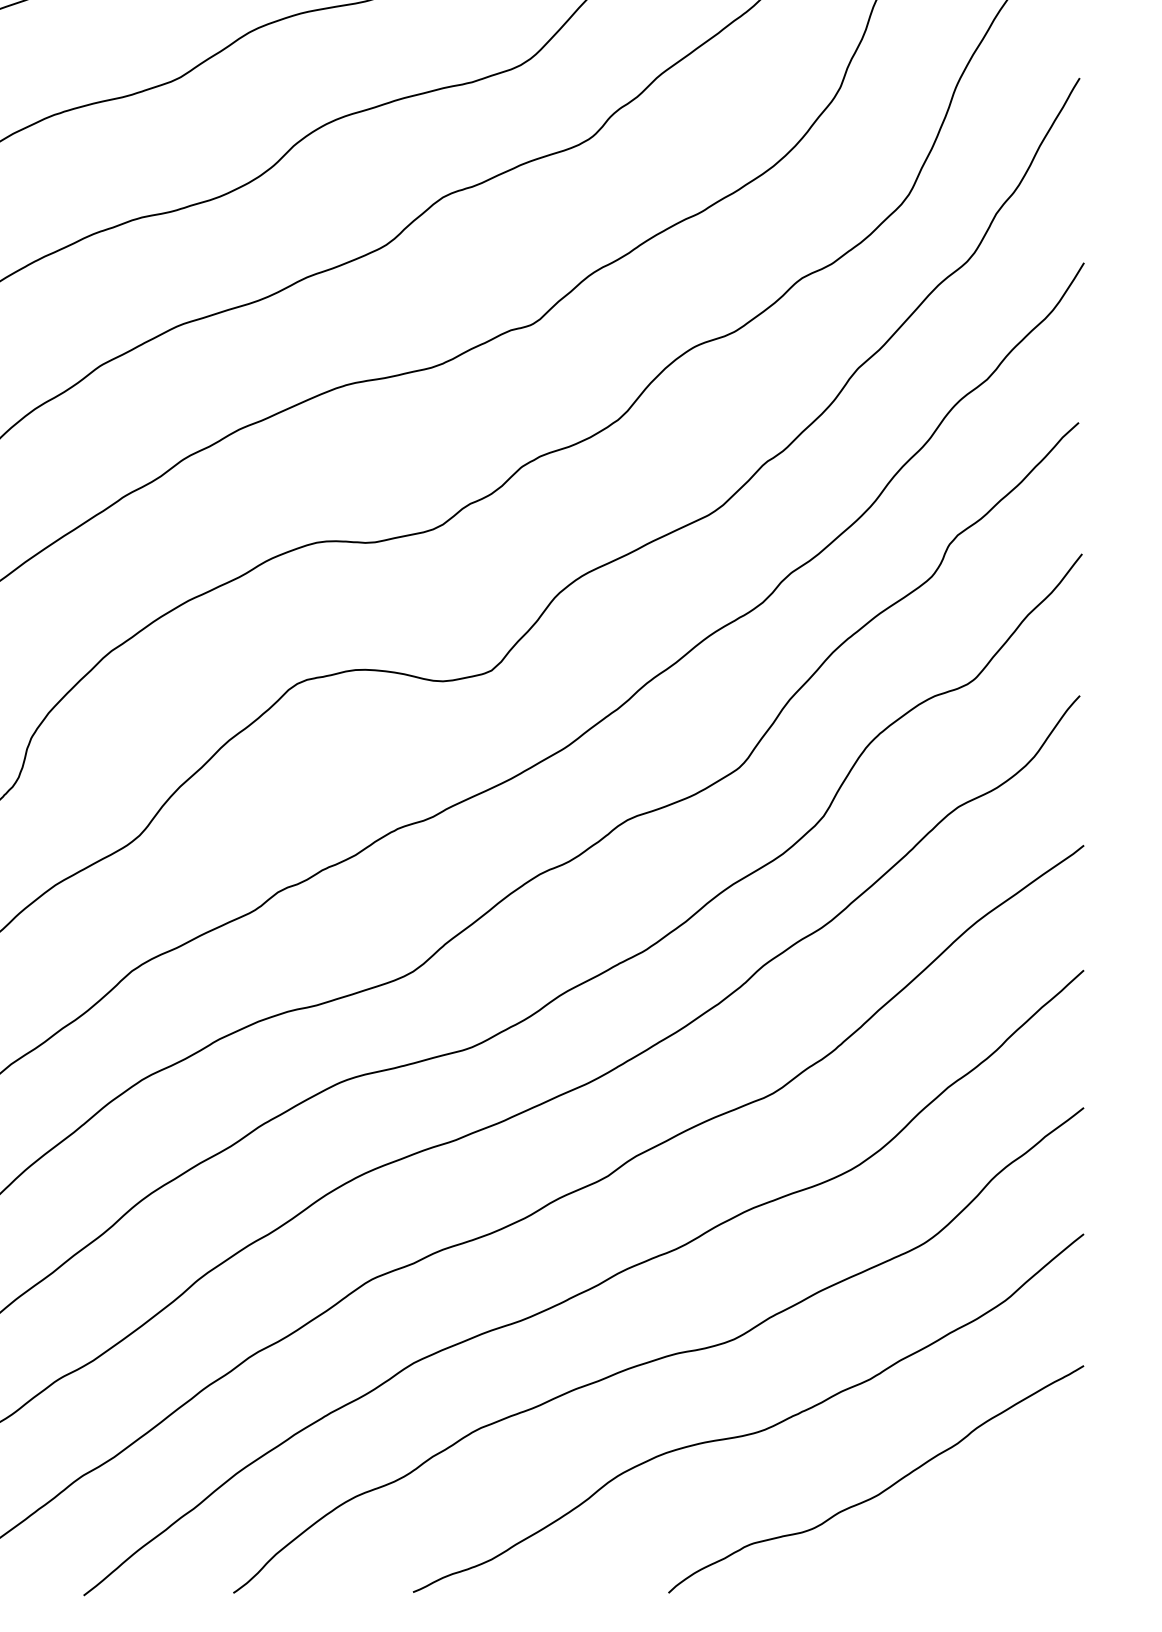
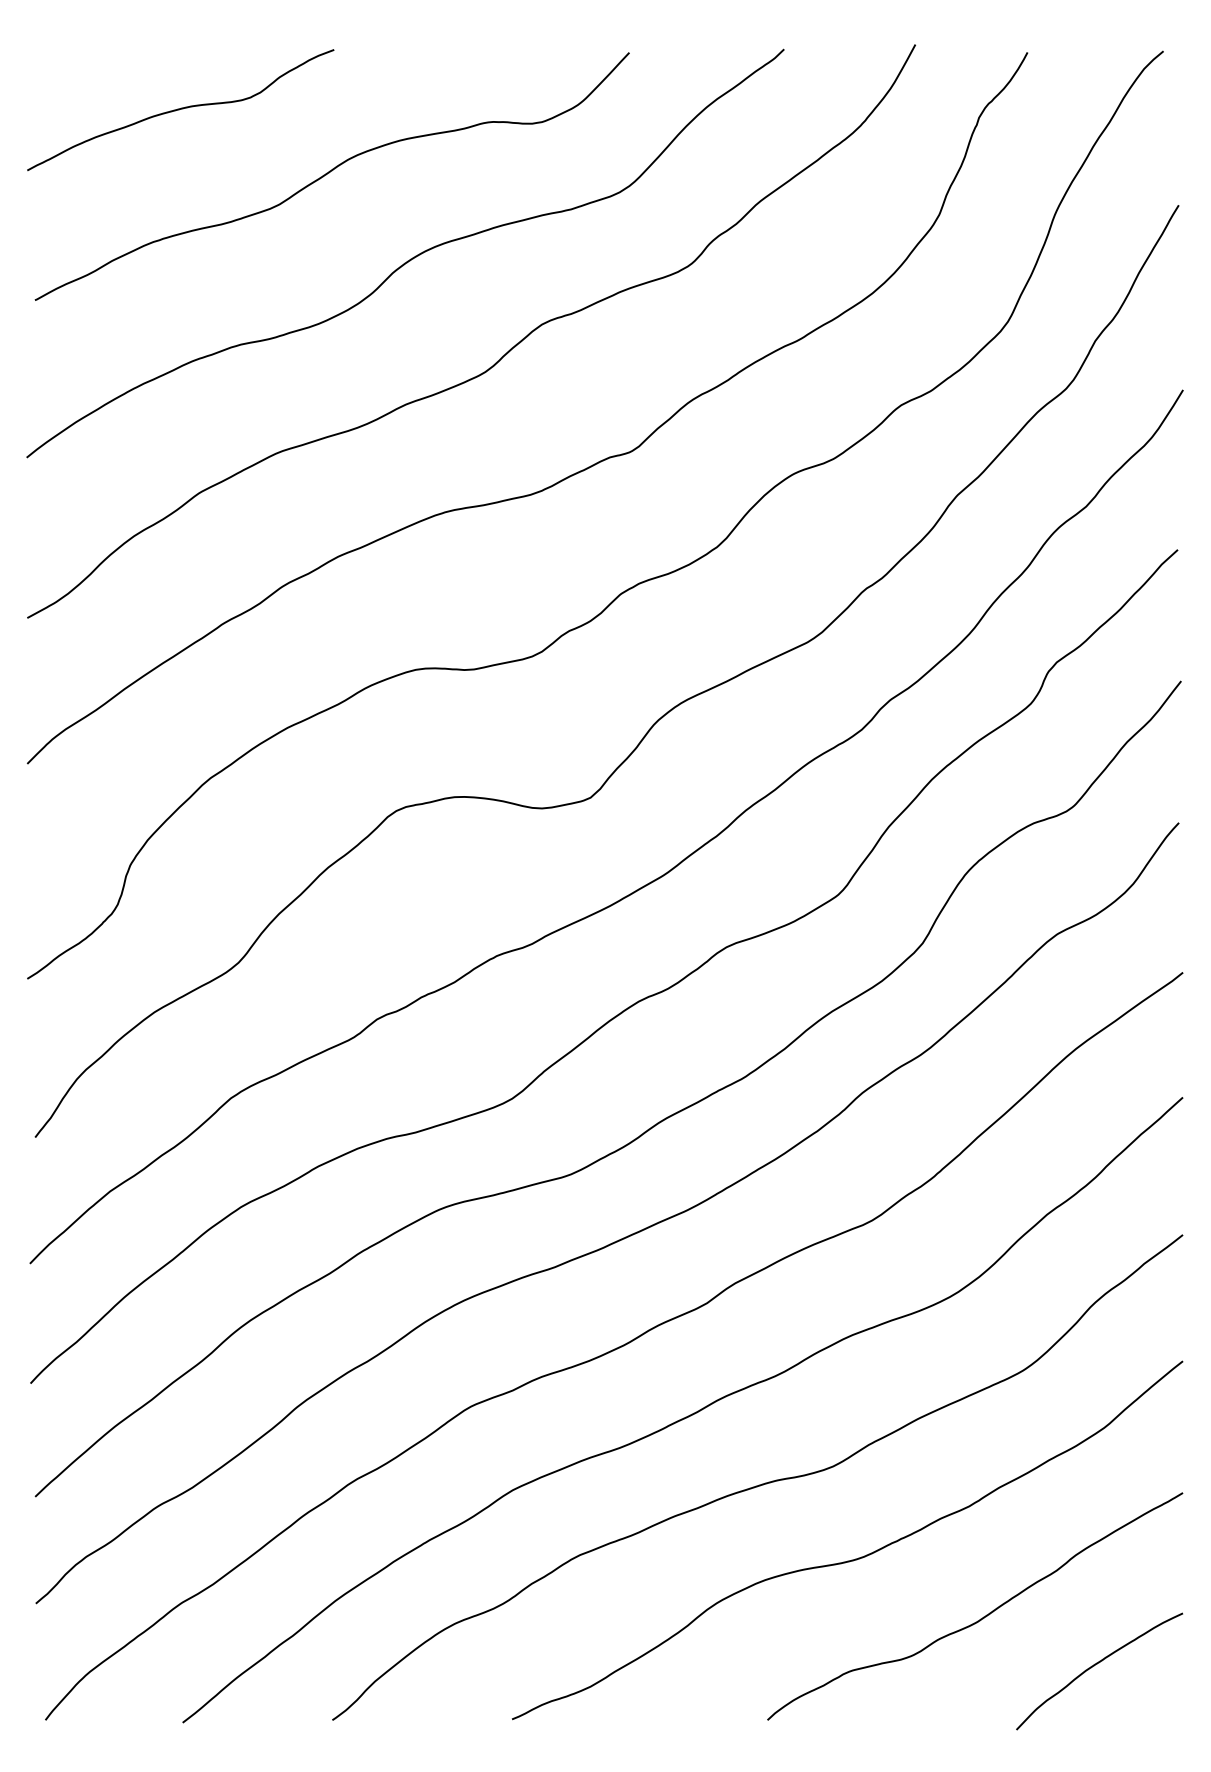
curve: (995, 1539) -> (1094, 1666), added

